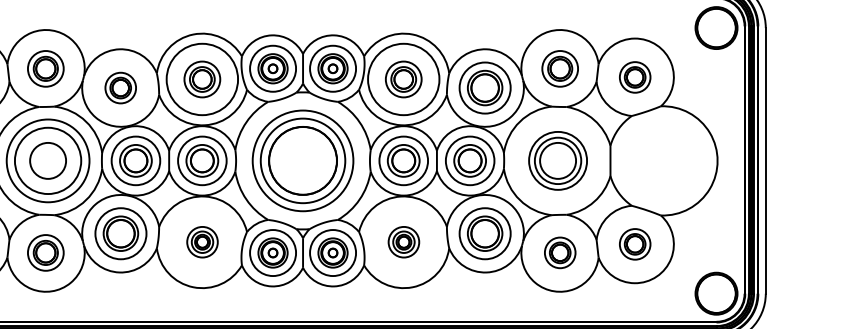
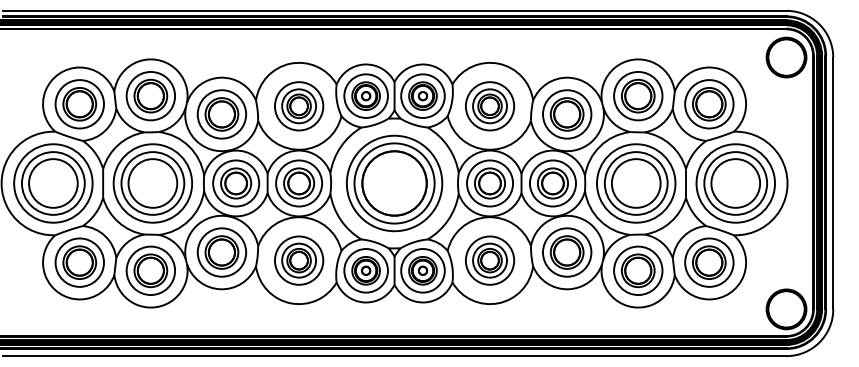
part: (45, 69) -> (150, 96), size x1.43
part: (560, 69) -> (638, 96), size x1.43
part: (635, 77) -> (709, 104), size x1.67
circle: (201, 79) -> (298, 106), size x0.71
circle: (403, 79) -> (489, 106), size x0.71
part: (120, 88) -> (221, 114), size x1.67
circle: (47, 160) -> (152, 183), size x1.43
part: (558, 160) -> (636, 183), size x1.43
part: (662, 160) -> (735, 183), added
part: (202, 242) -> (299, 260), size x1.67
part: (404, 242) -> (490, 260), size x1.67
part: (635, 244) -> (709, 262), size x1.67
part: (45, 252) -> (150, 270), size x1.43
part: (560, 252) -> (638, 270), size x1.67

